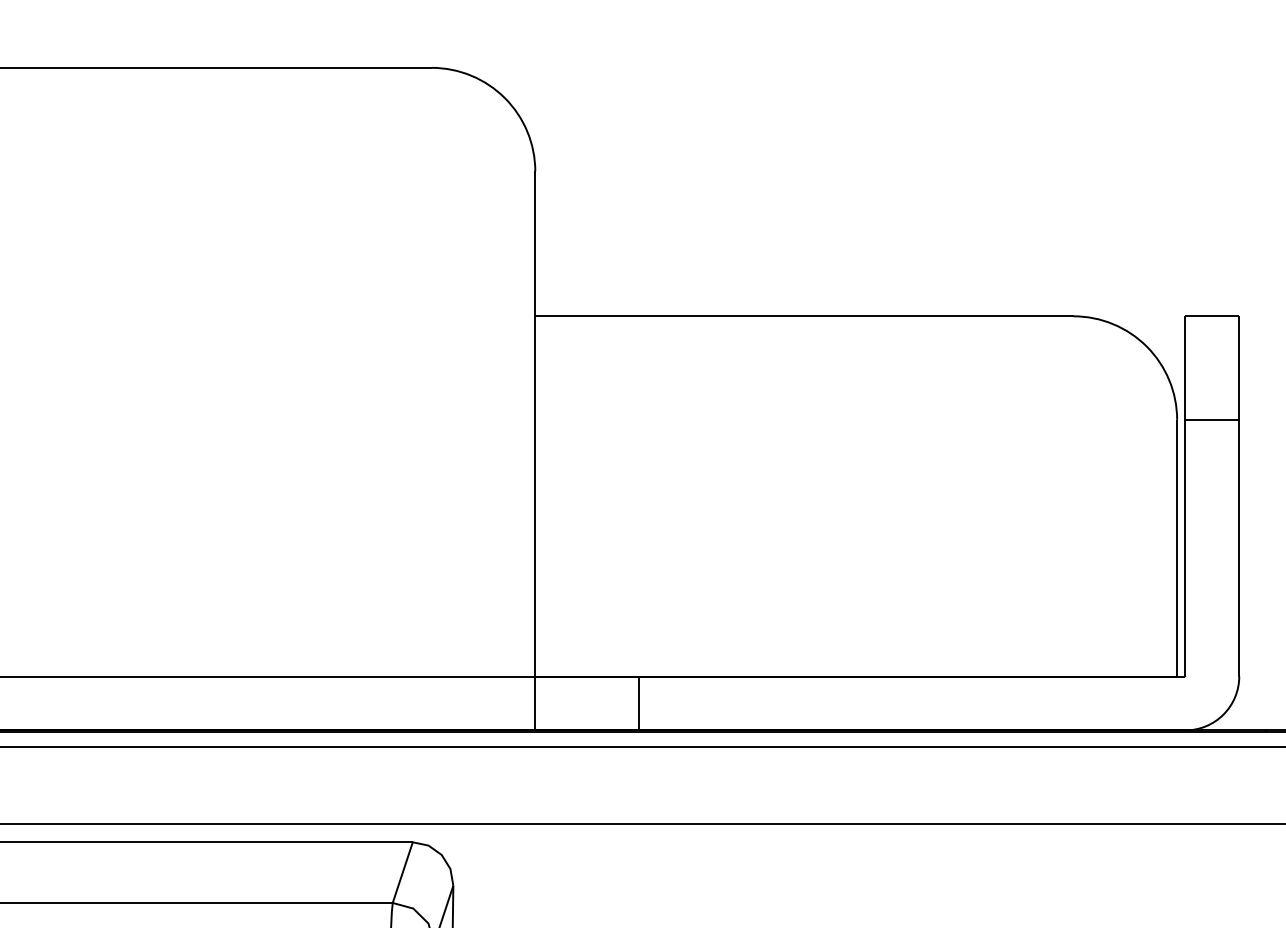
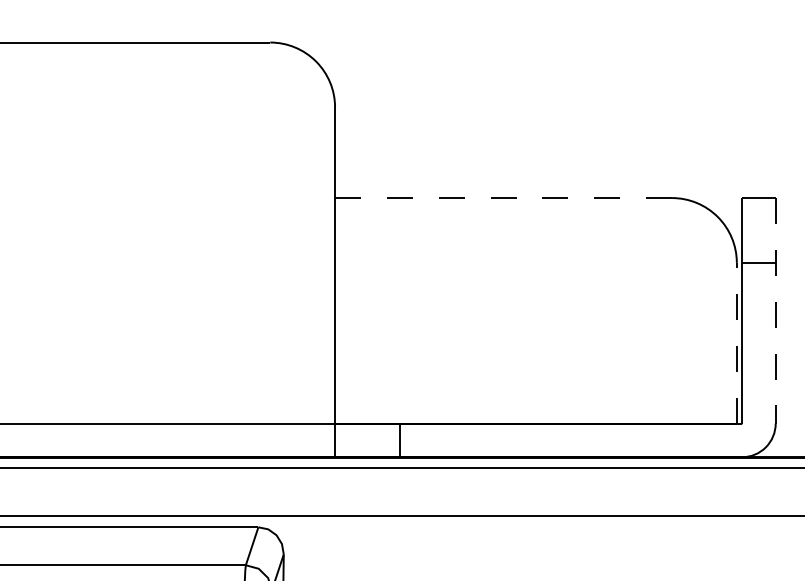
line: (804, 317) -> (503, 198), solid -> dashed
line: (1238, 495) -> (775, 310), solid -> dashed
line: (1176, 547) -> (736, 342), solid -> dashed

